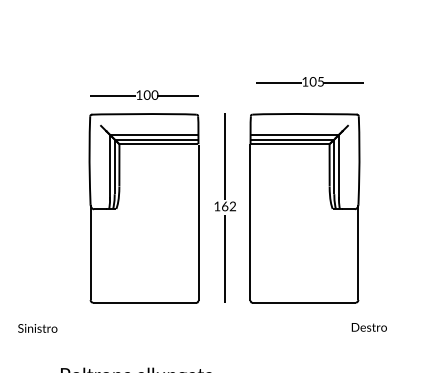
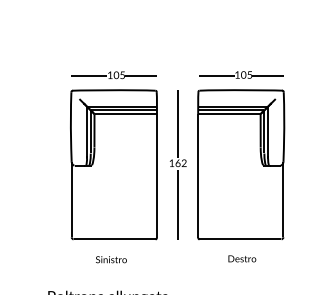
part: (309, 81) -> (240, 74), moved
text: (154, 94) -> (122, 74), 100 -> 105
text: (368, 327) -> (241, 258), moved
text: (37, 328) -> (111, 259), moved

